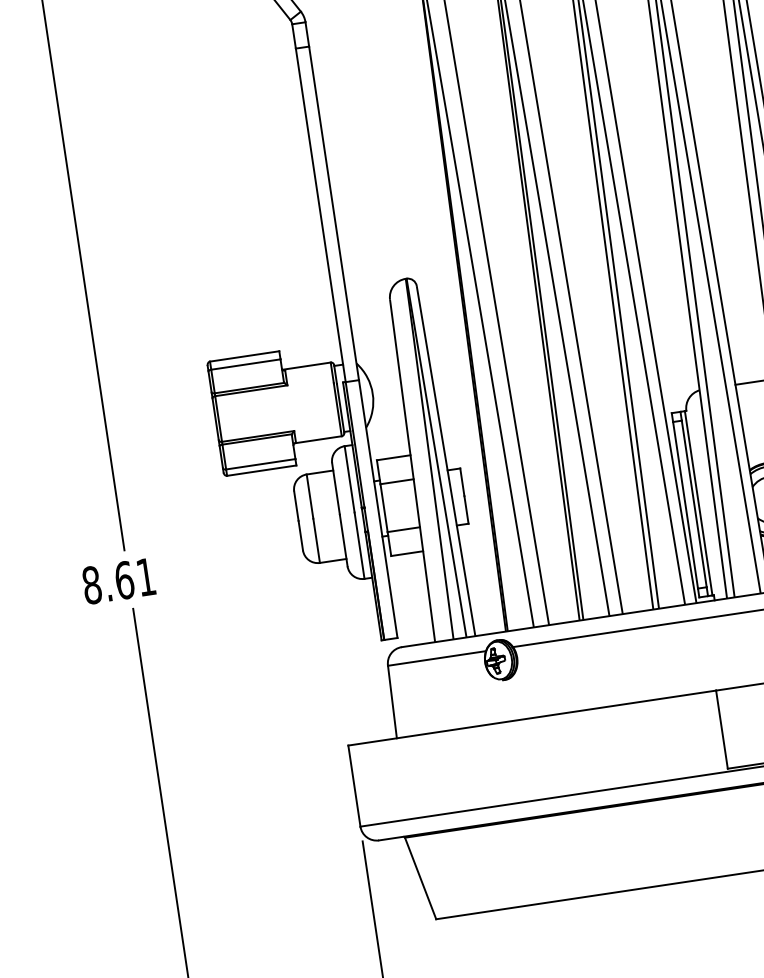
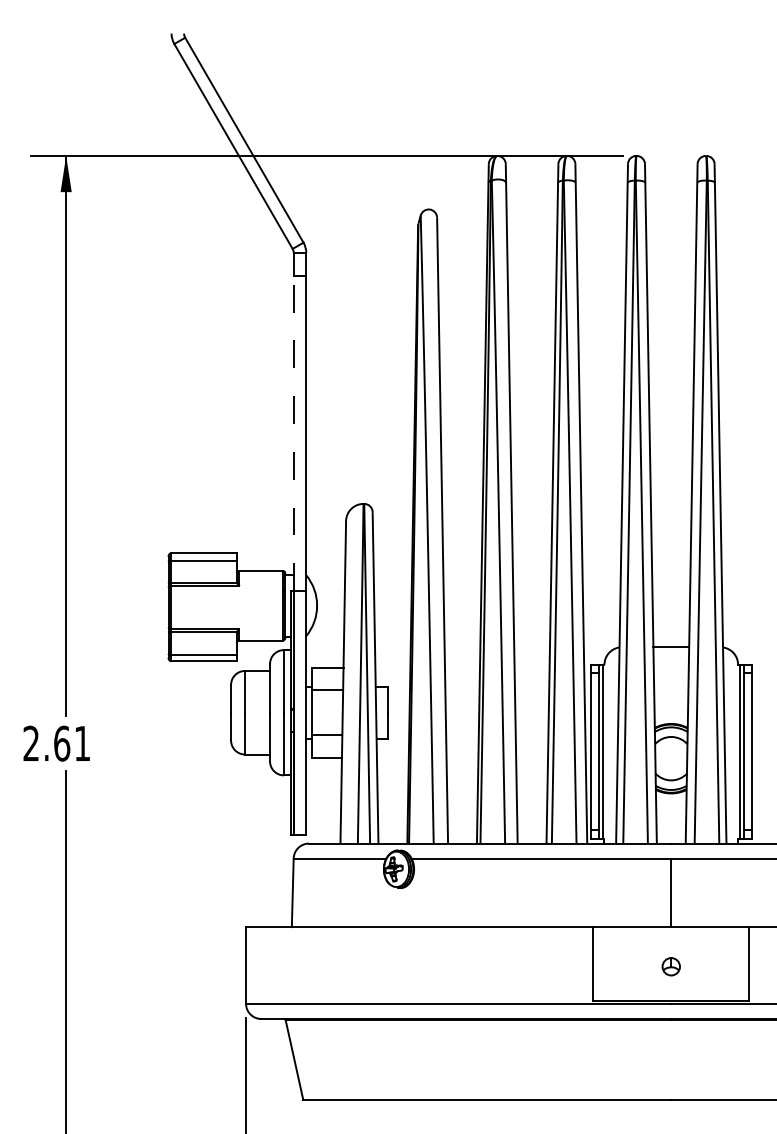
line: (320, 215) -> (293, 433), solid -> dashed
text: (92, 585) -> (31, 743), 8.61 -> 2.61

